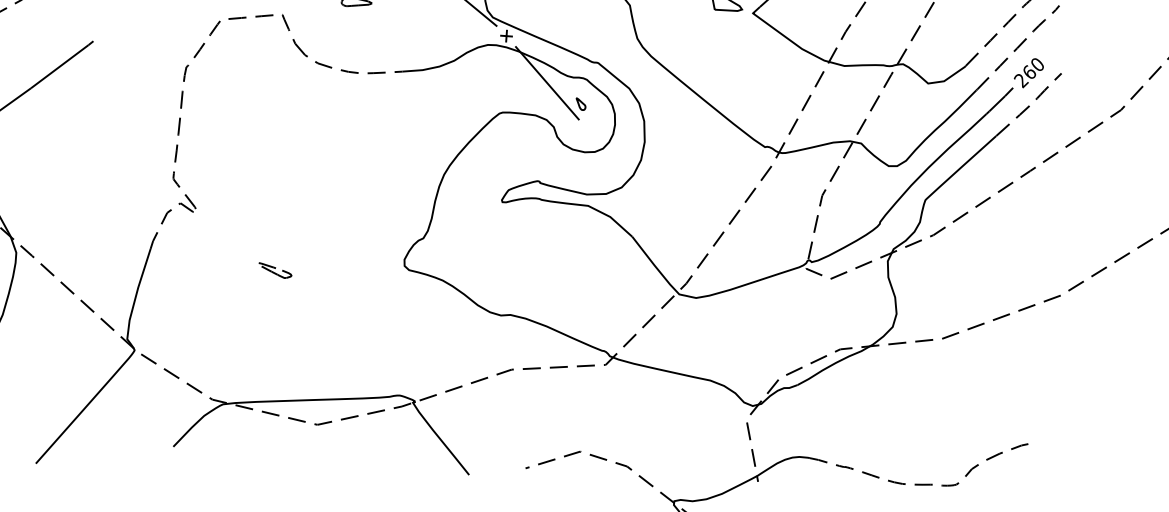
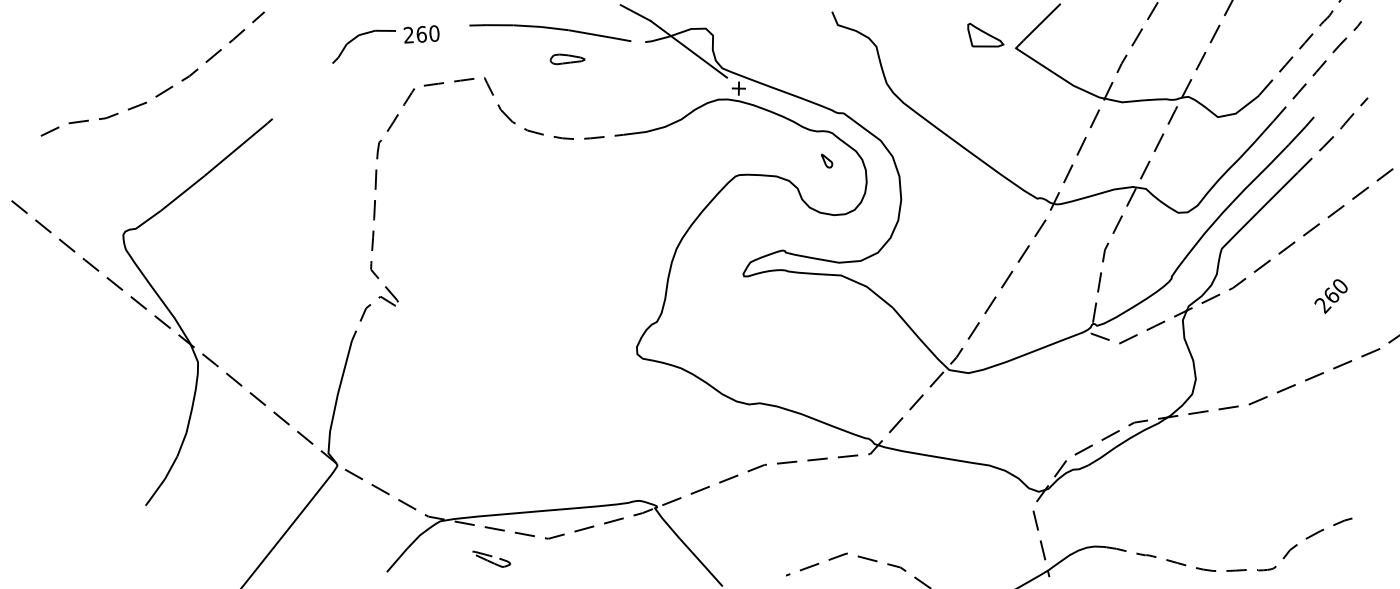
text: (1028, 73) -> (1330, 296), moved
line: (547, 83) -> (787, 139), removed
part: (275, 270) -> (491, 558), moved

